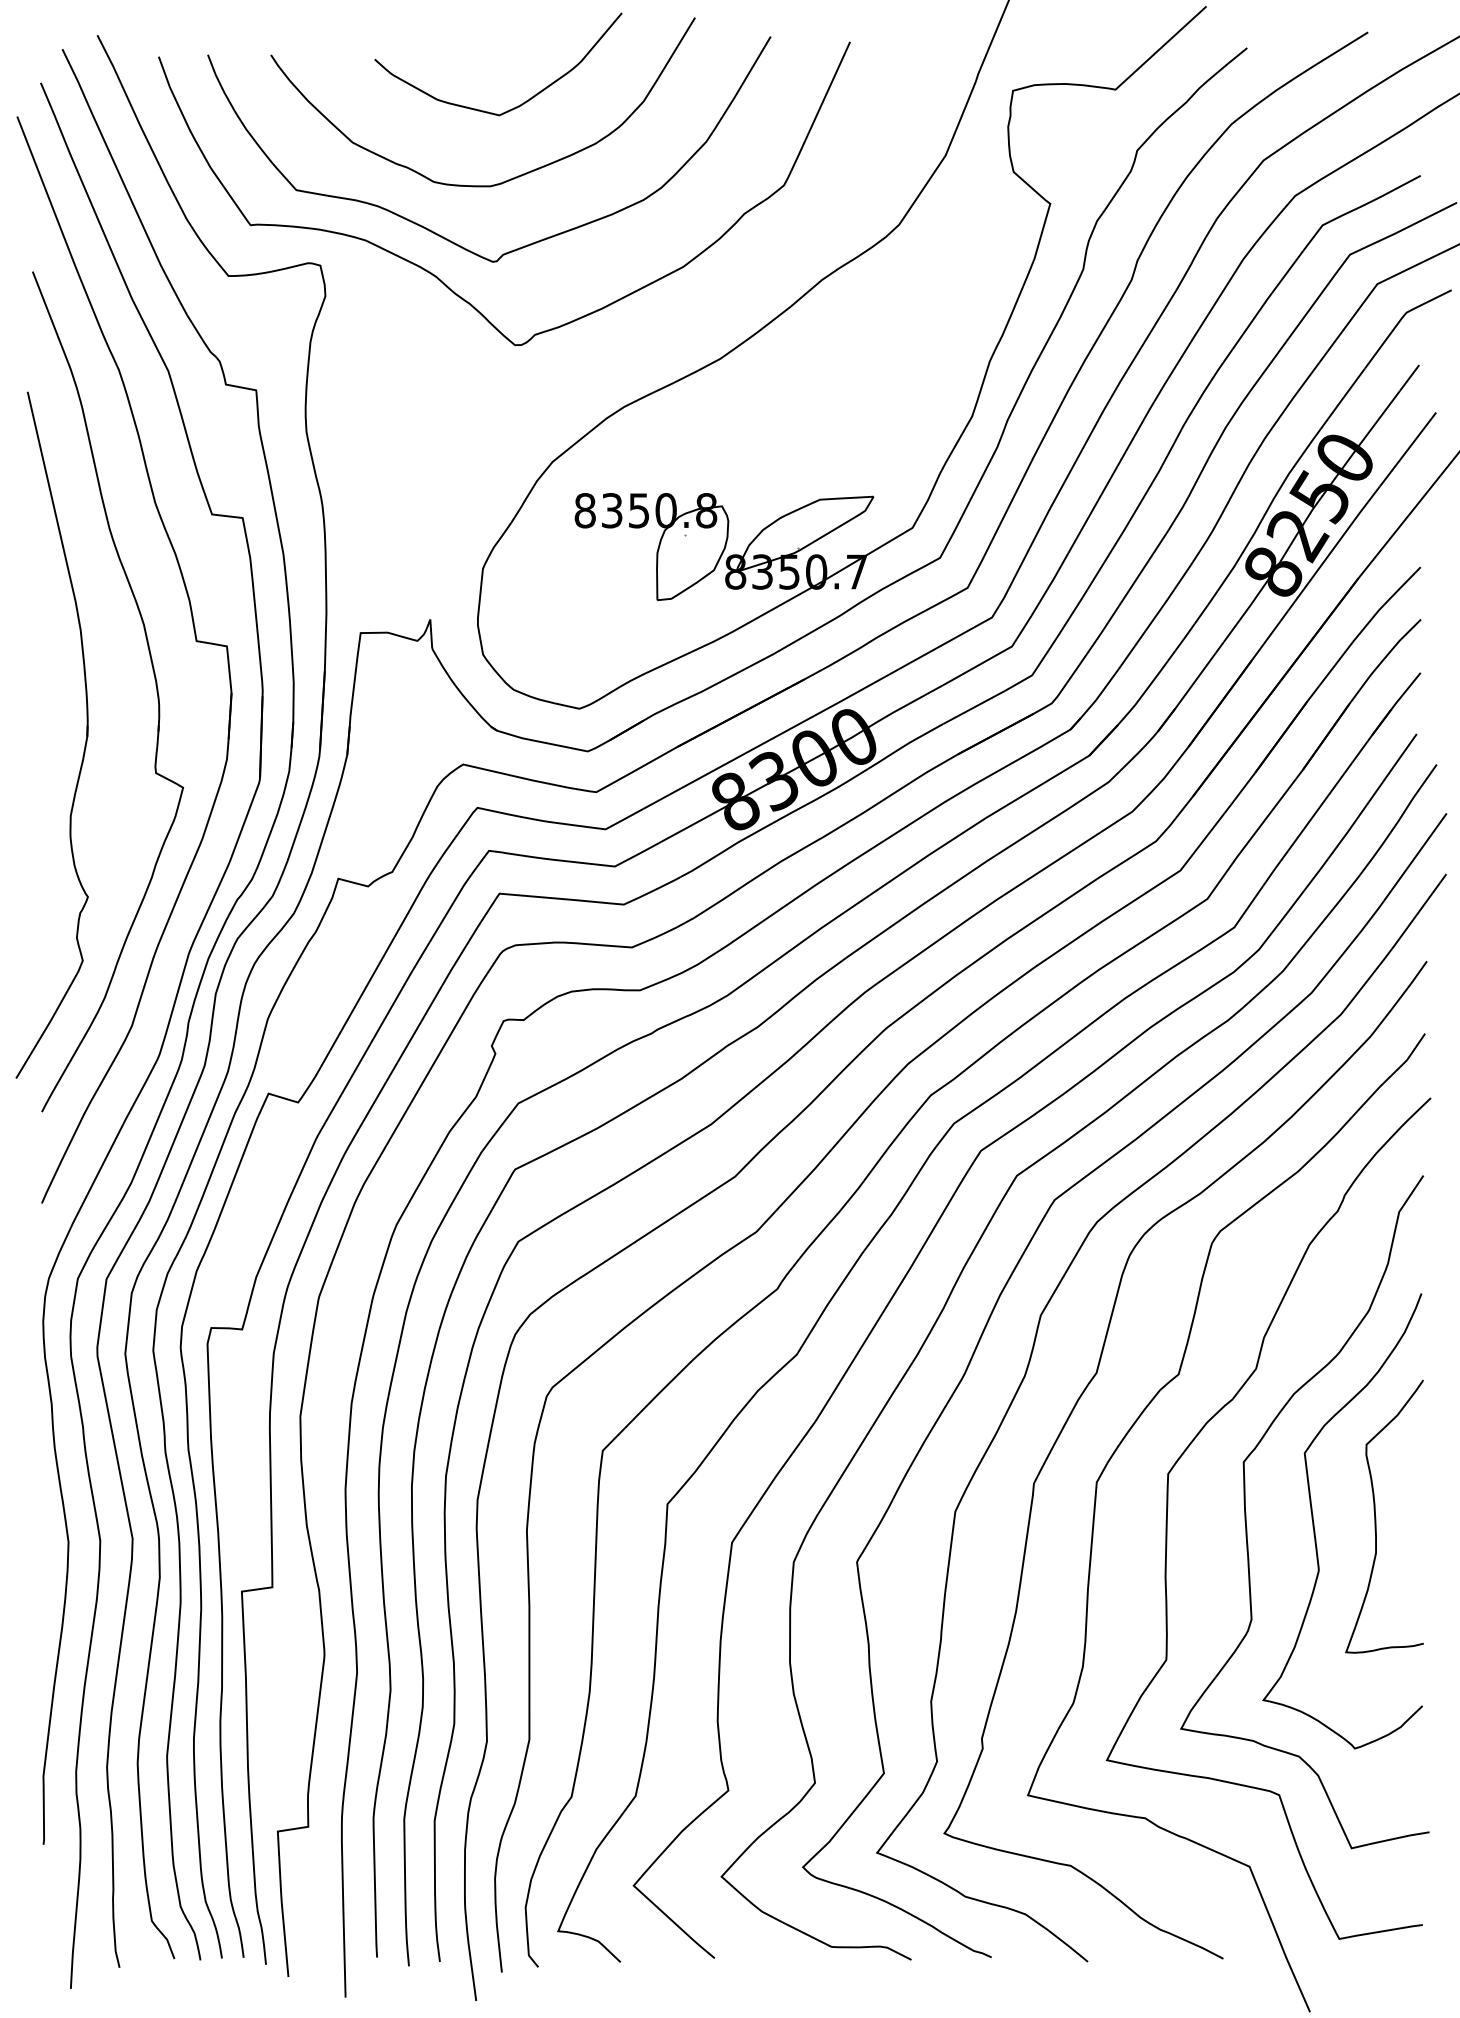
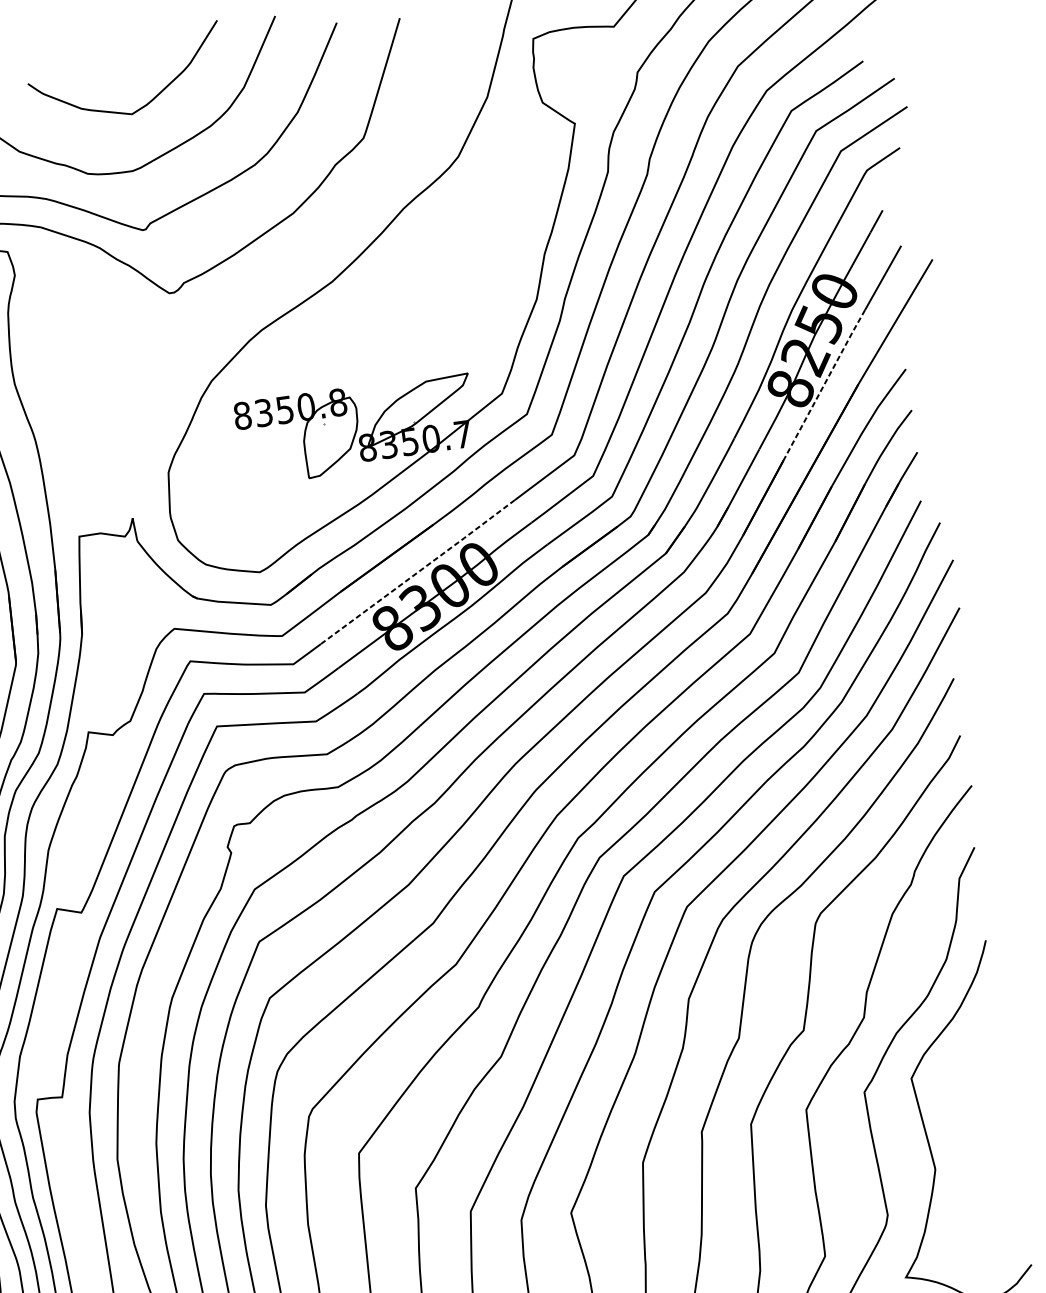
line: (1315, 572) -> (823, 384), solid -> dashed
line: (777, 736) -> (418, 572), solid -> dashed
curve: (1376, 1517) -> (974, 1121), removed

